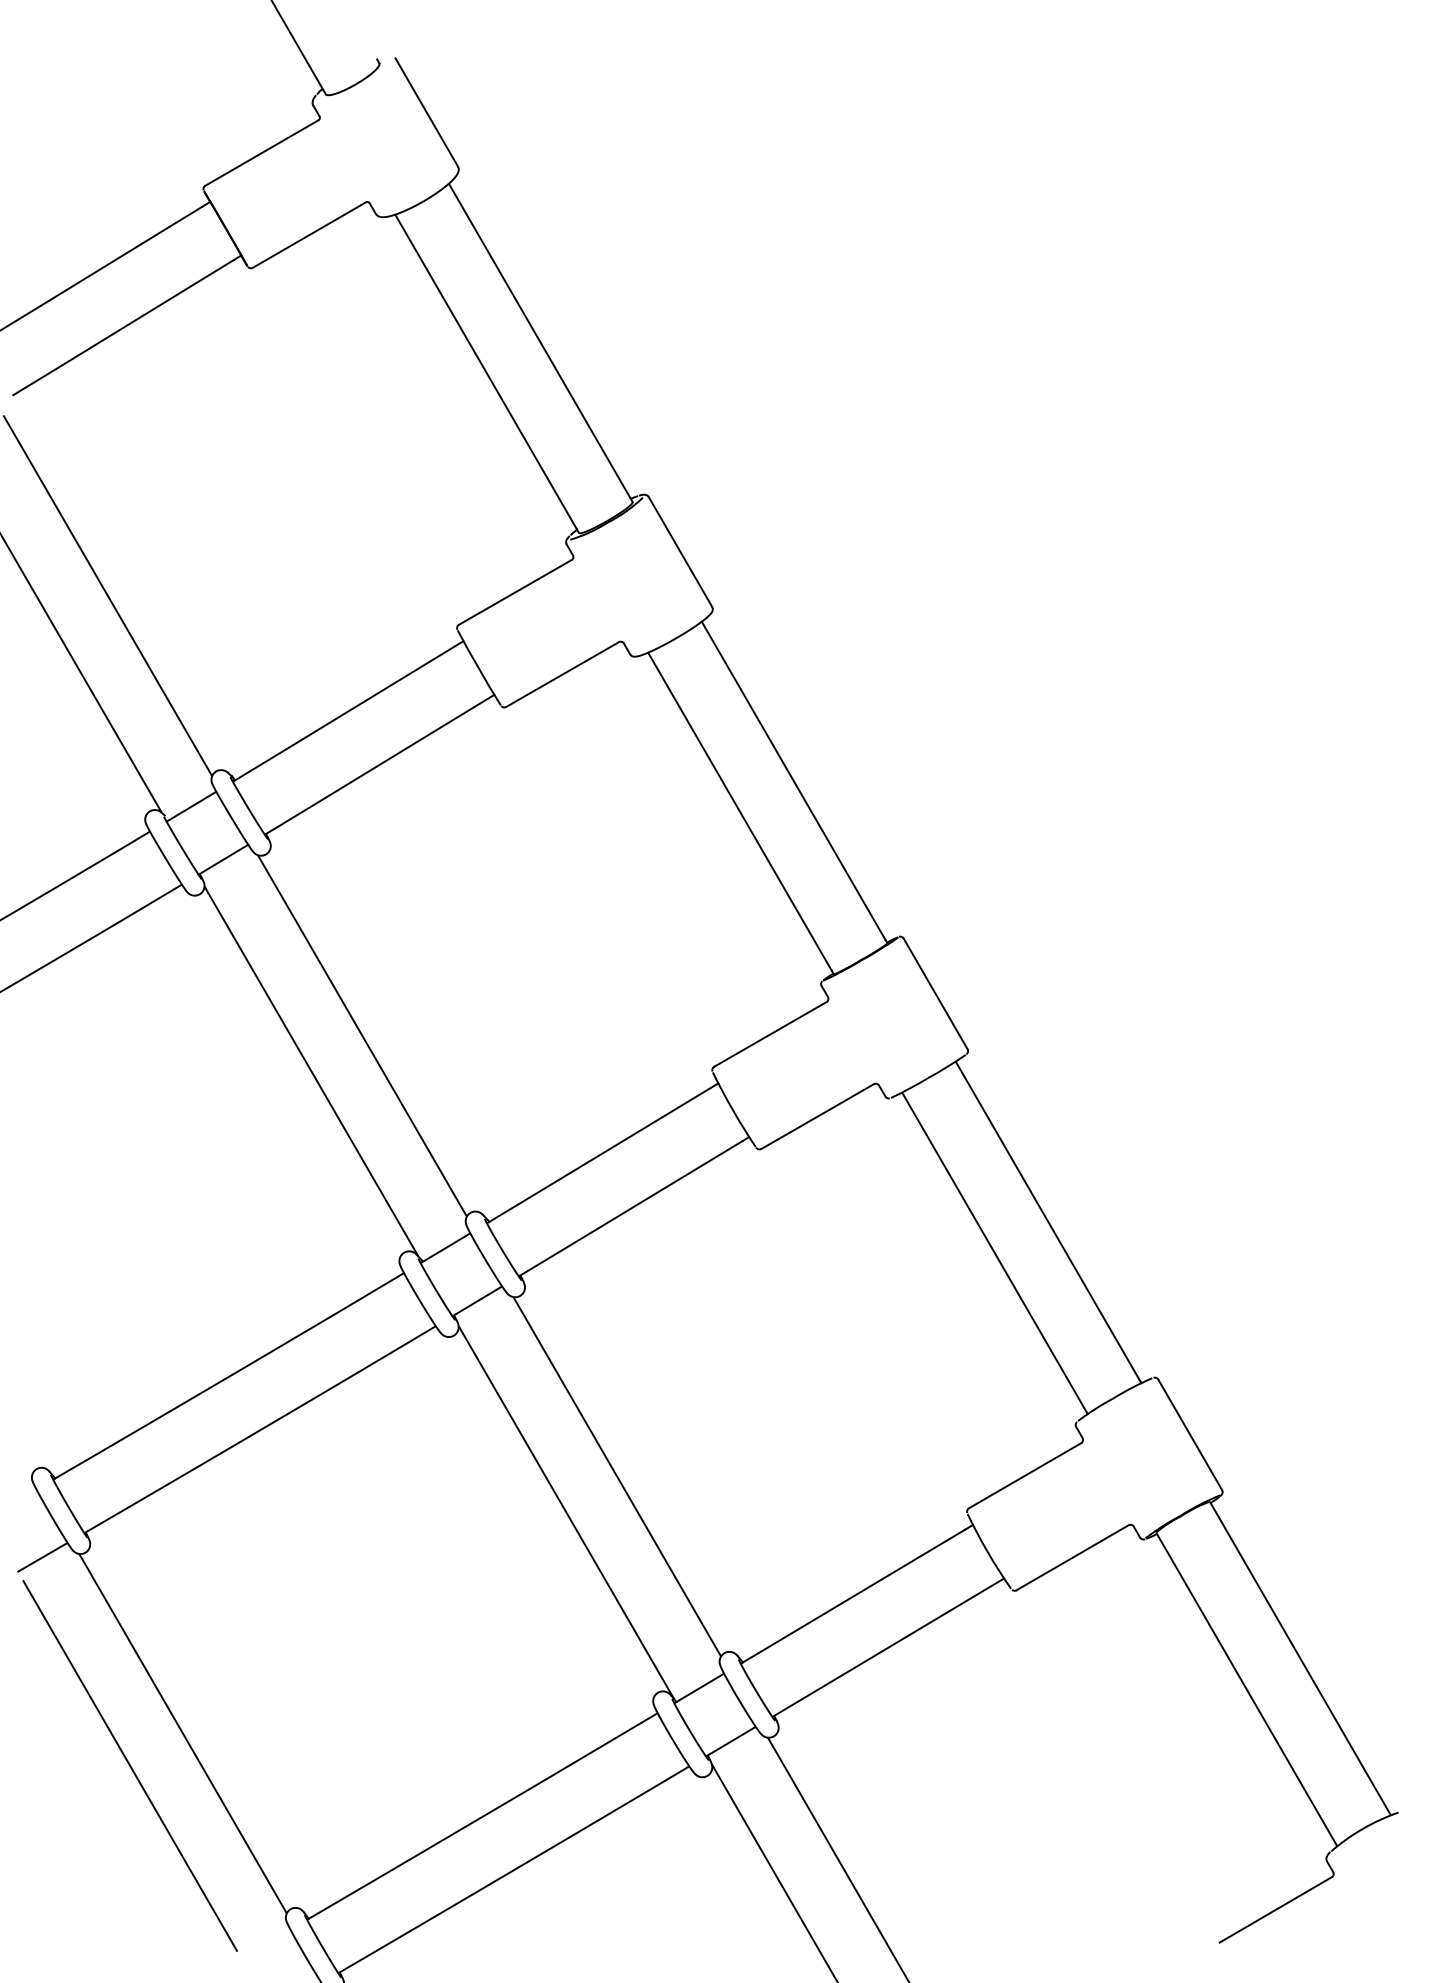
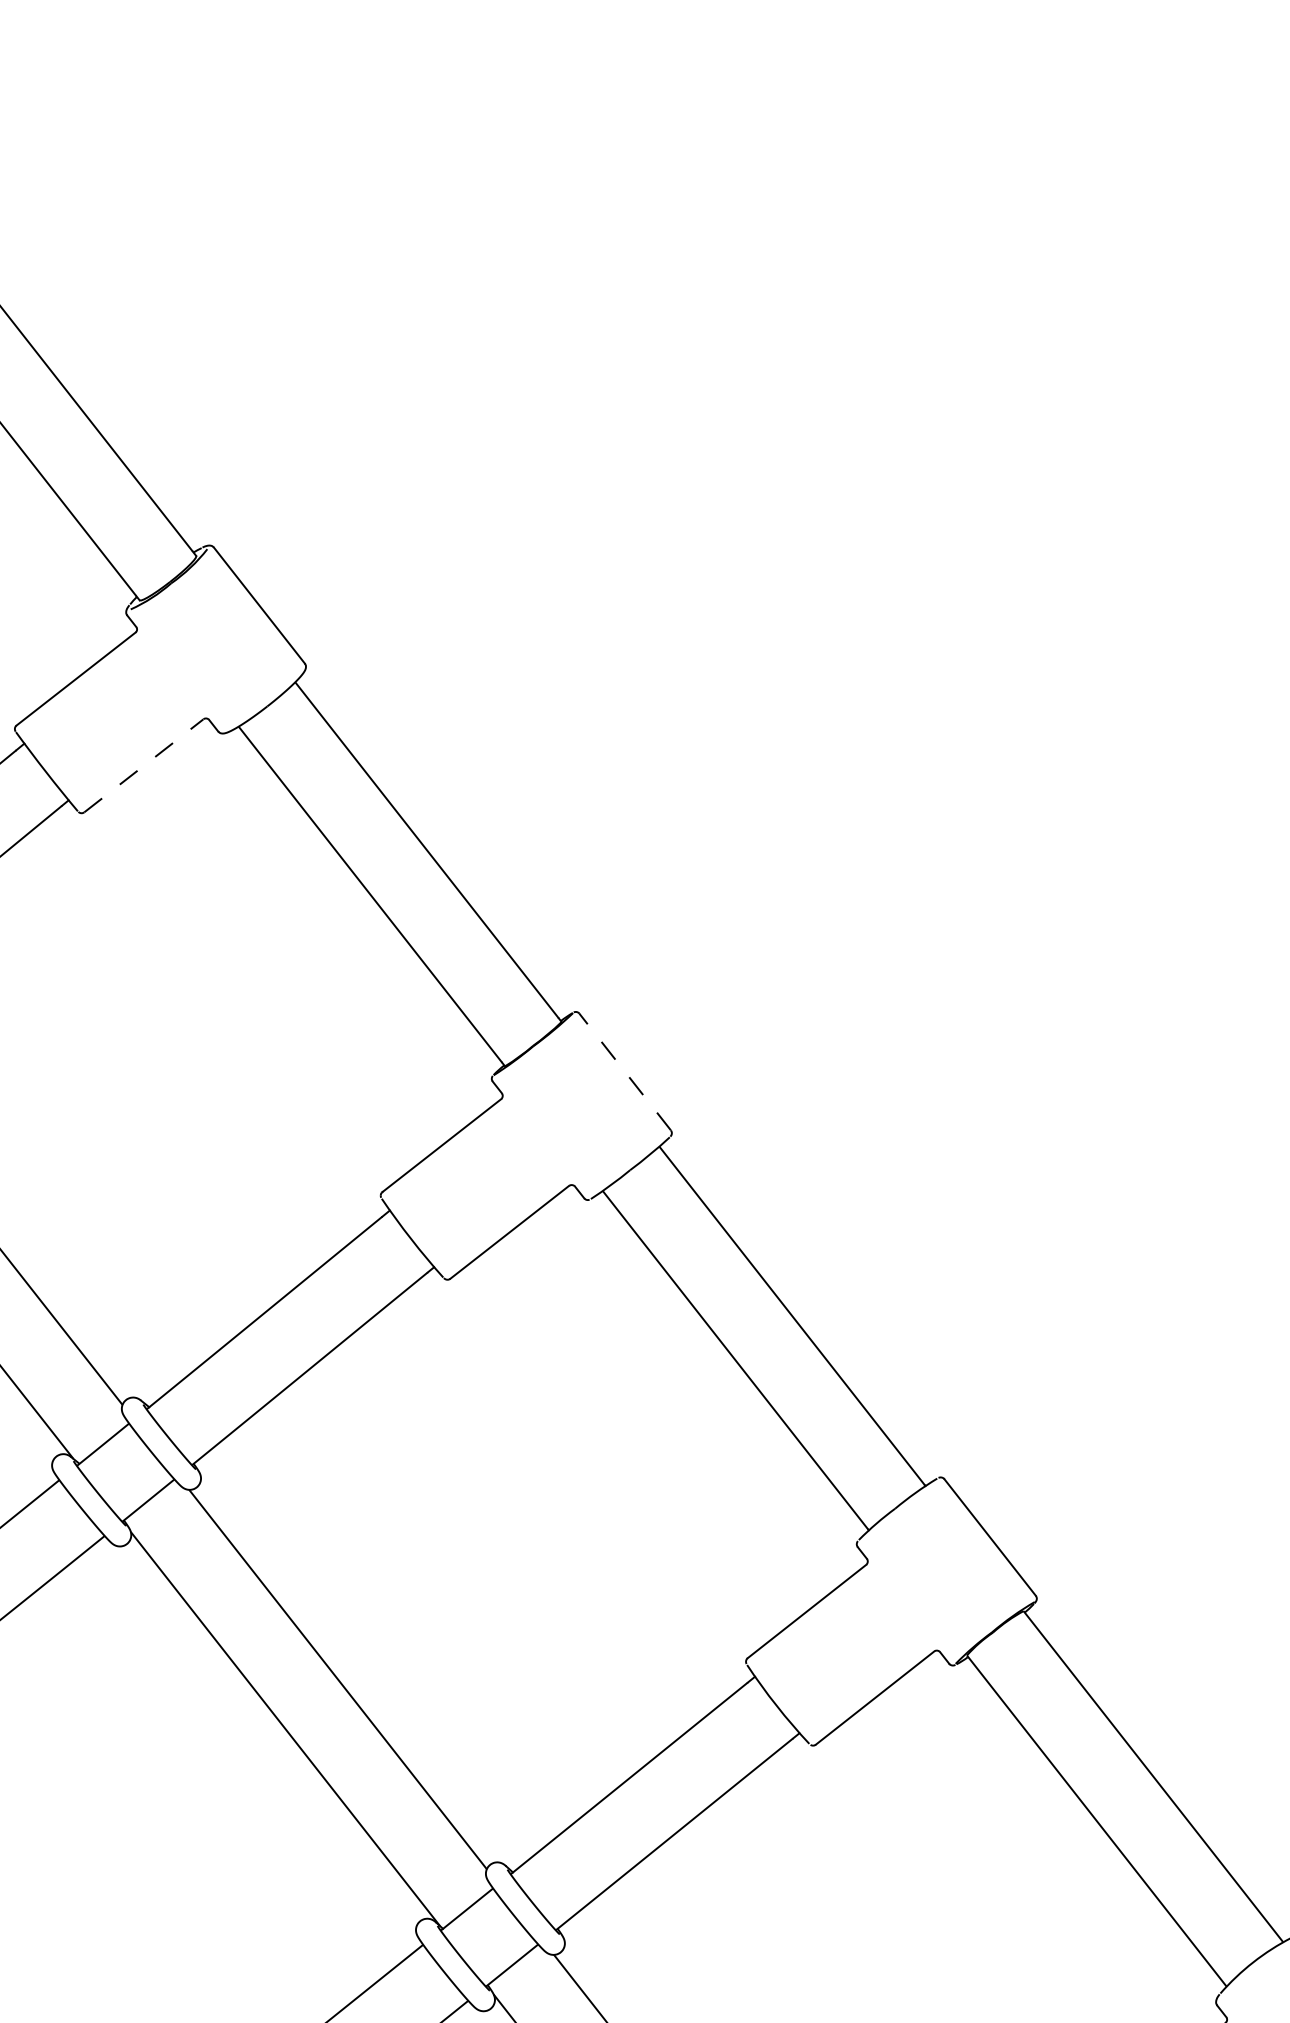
line: (562, 674) -> (143, 765), solid -> dashed
line: (935, 993) -> (624, 1071), solid -> dashed

